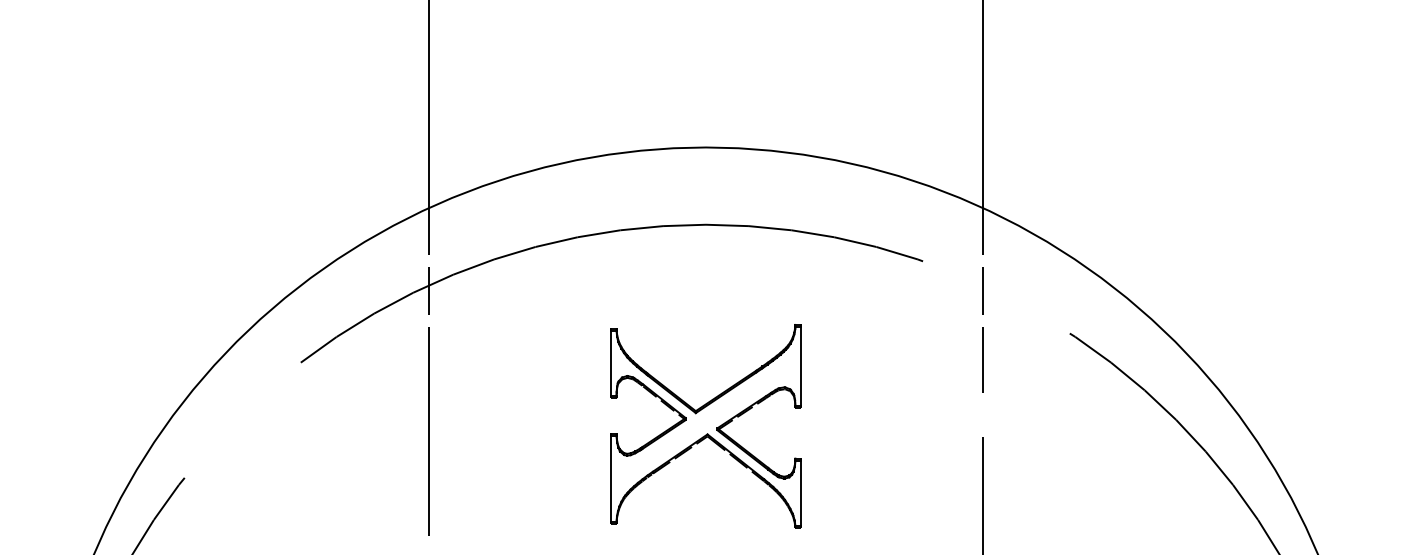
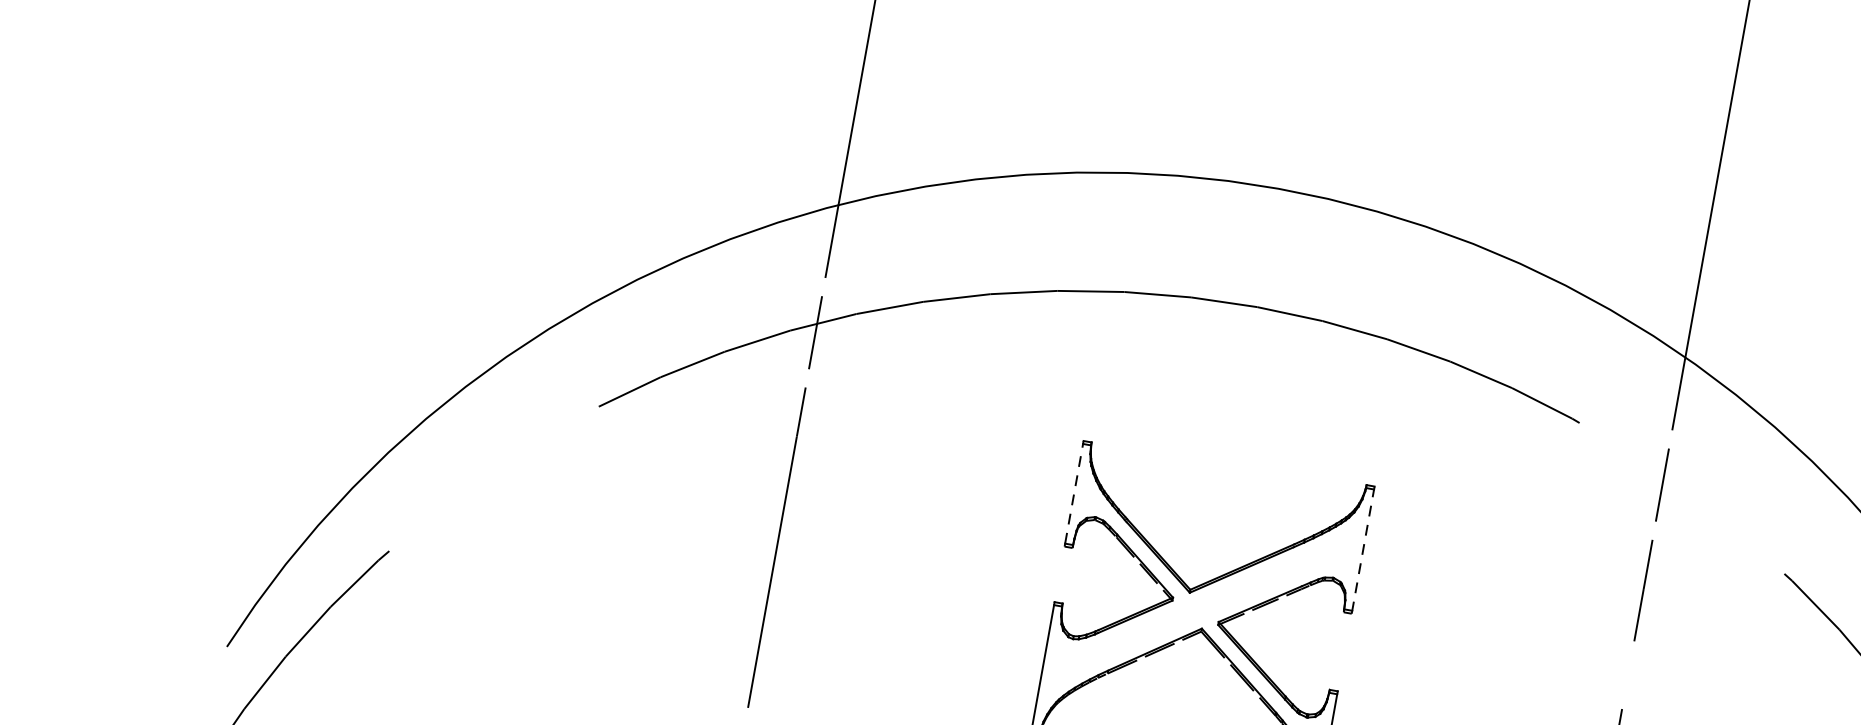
line: (611, 362) -> (1074, 492), solid -> dashed
line: (800, 365) -> (1363, 548), solid -> dashed

